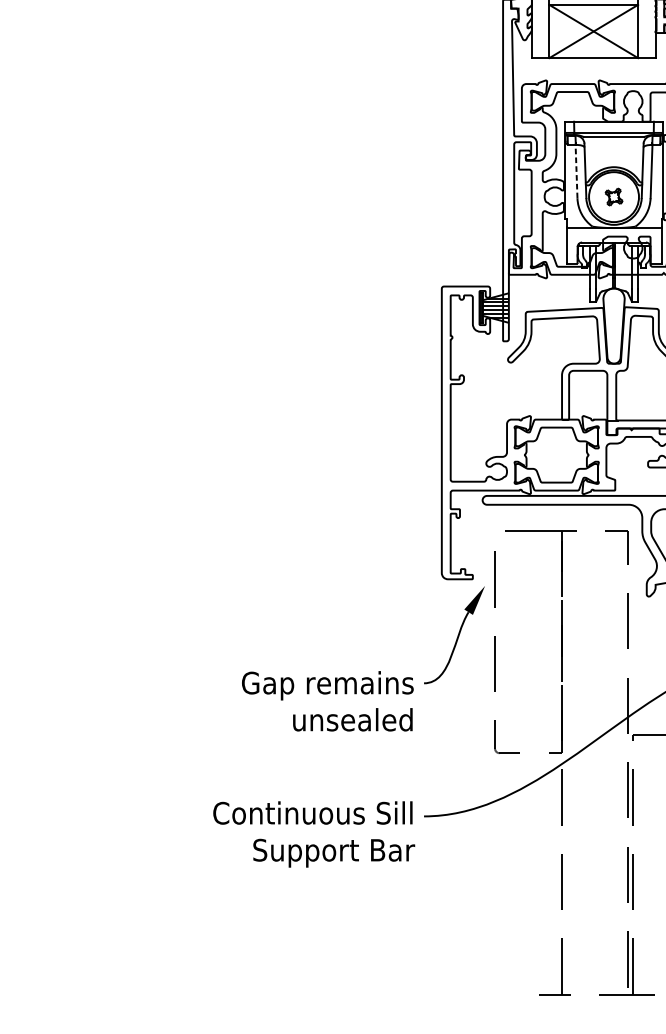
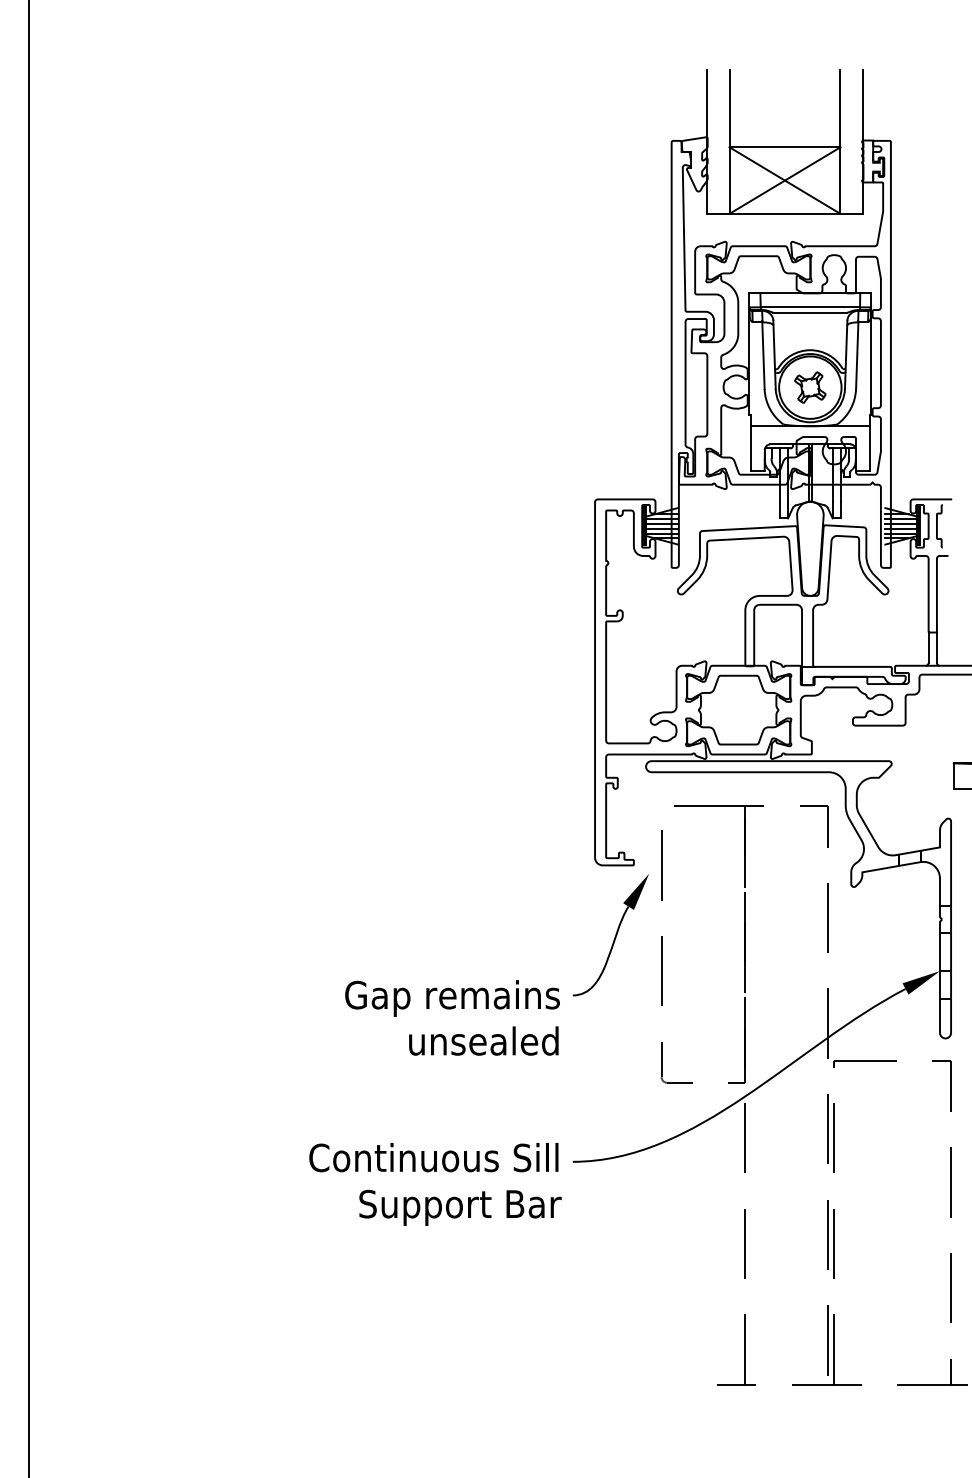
line: (576, 171) -> (763, 355), dashed -> solid
part: (614, 197) -> (810, 387), size x1.43

